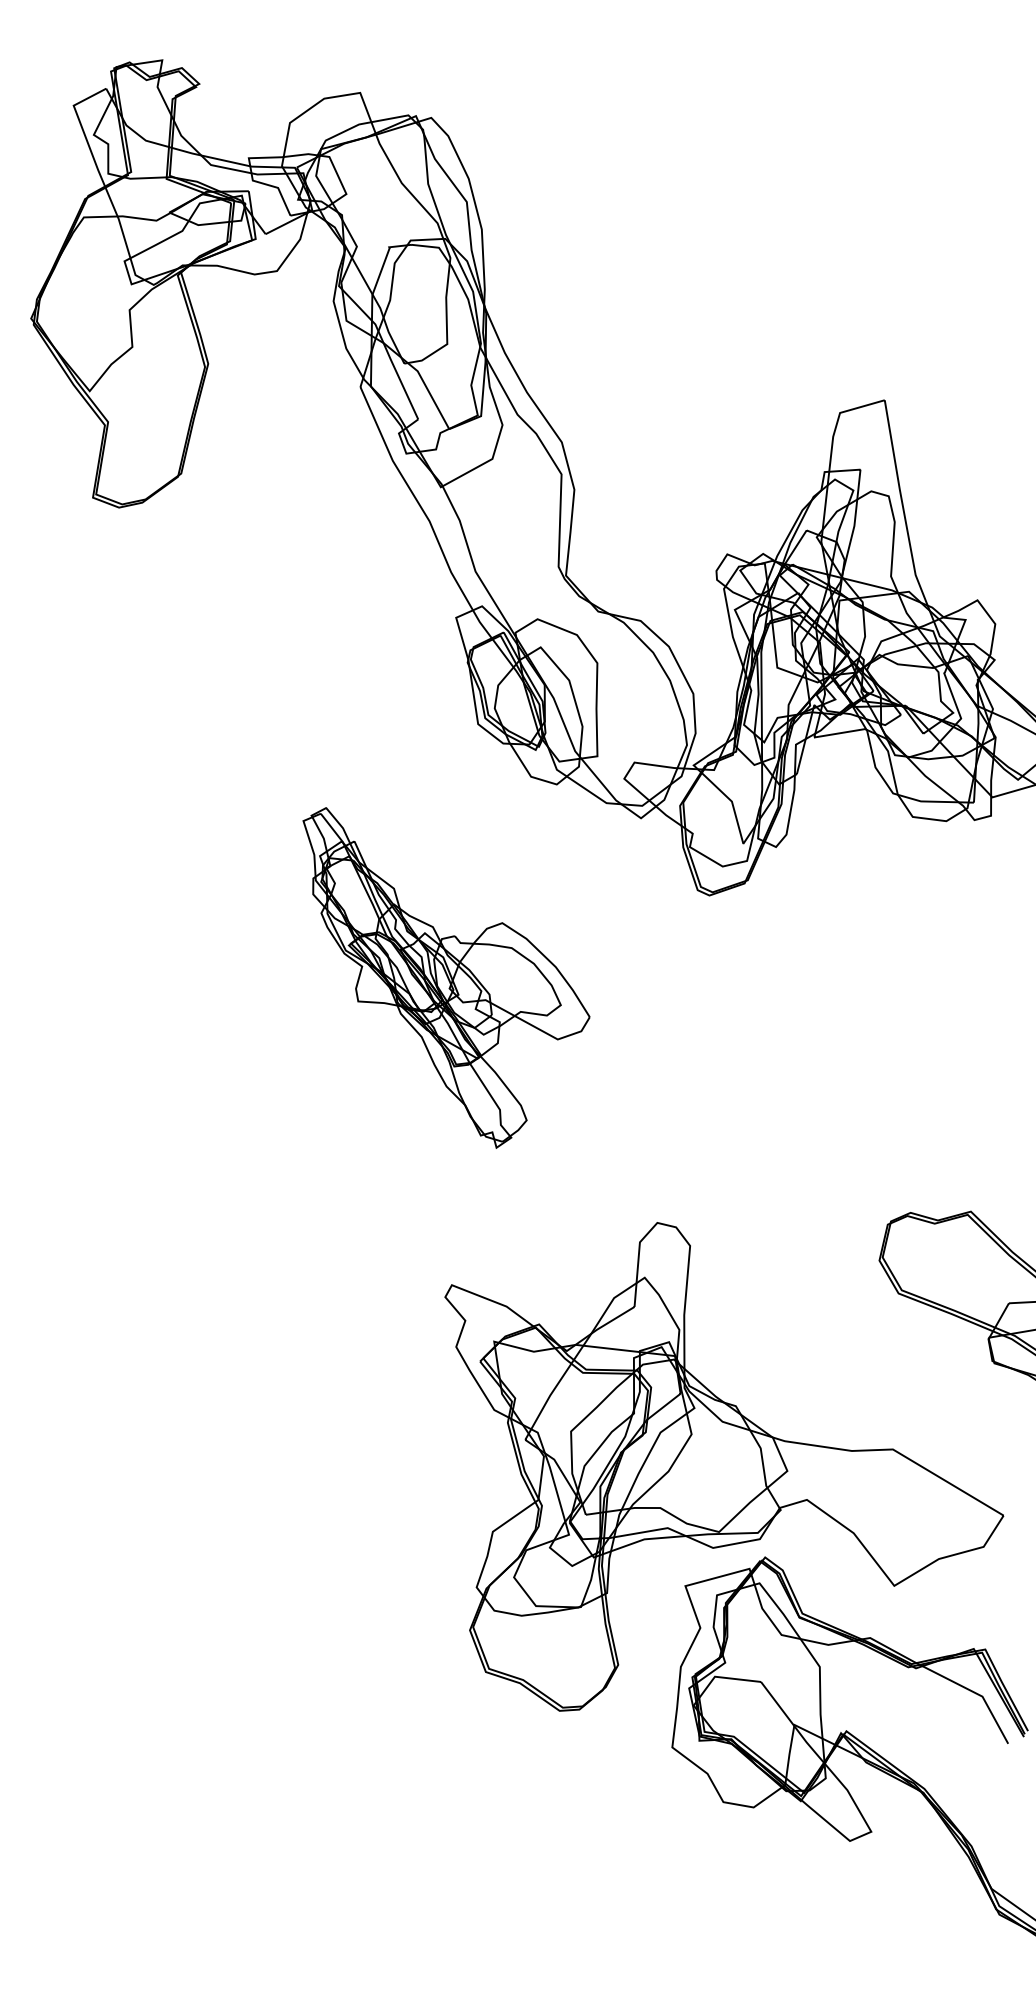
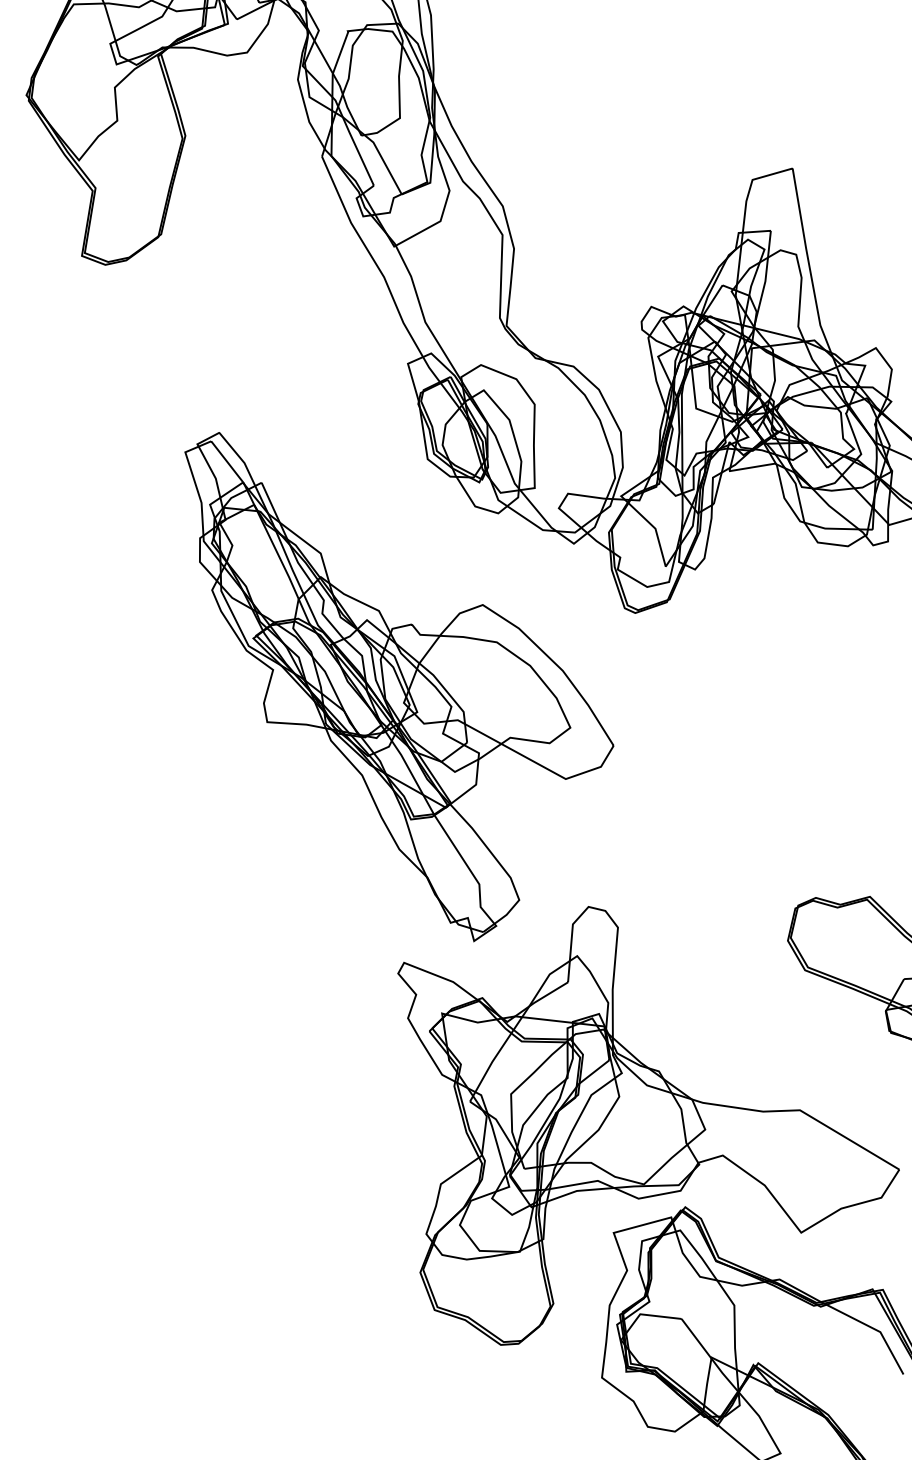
part: (446, 977) -> (399, 686), size x1.67

